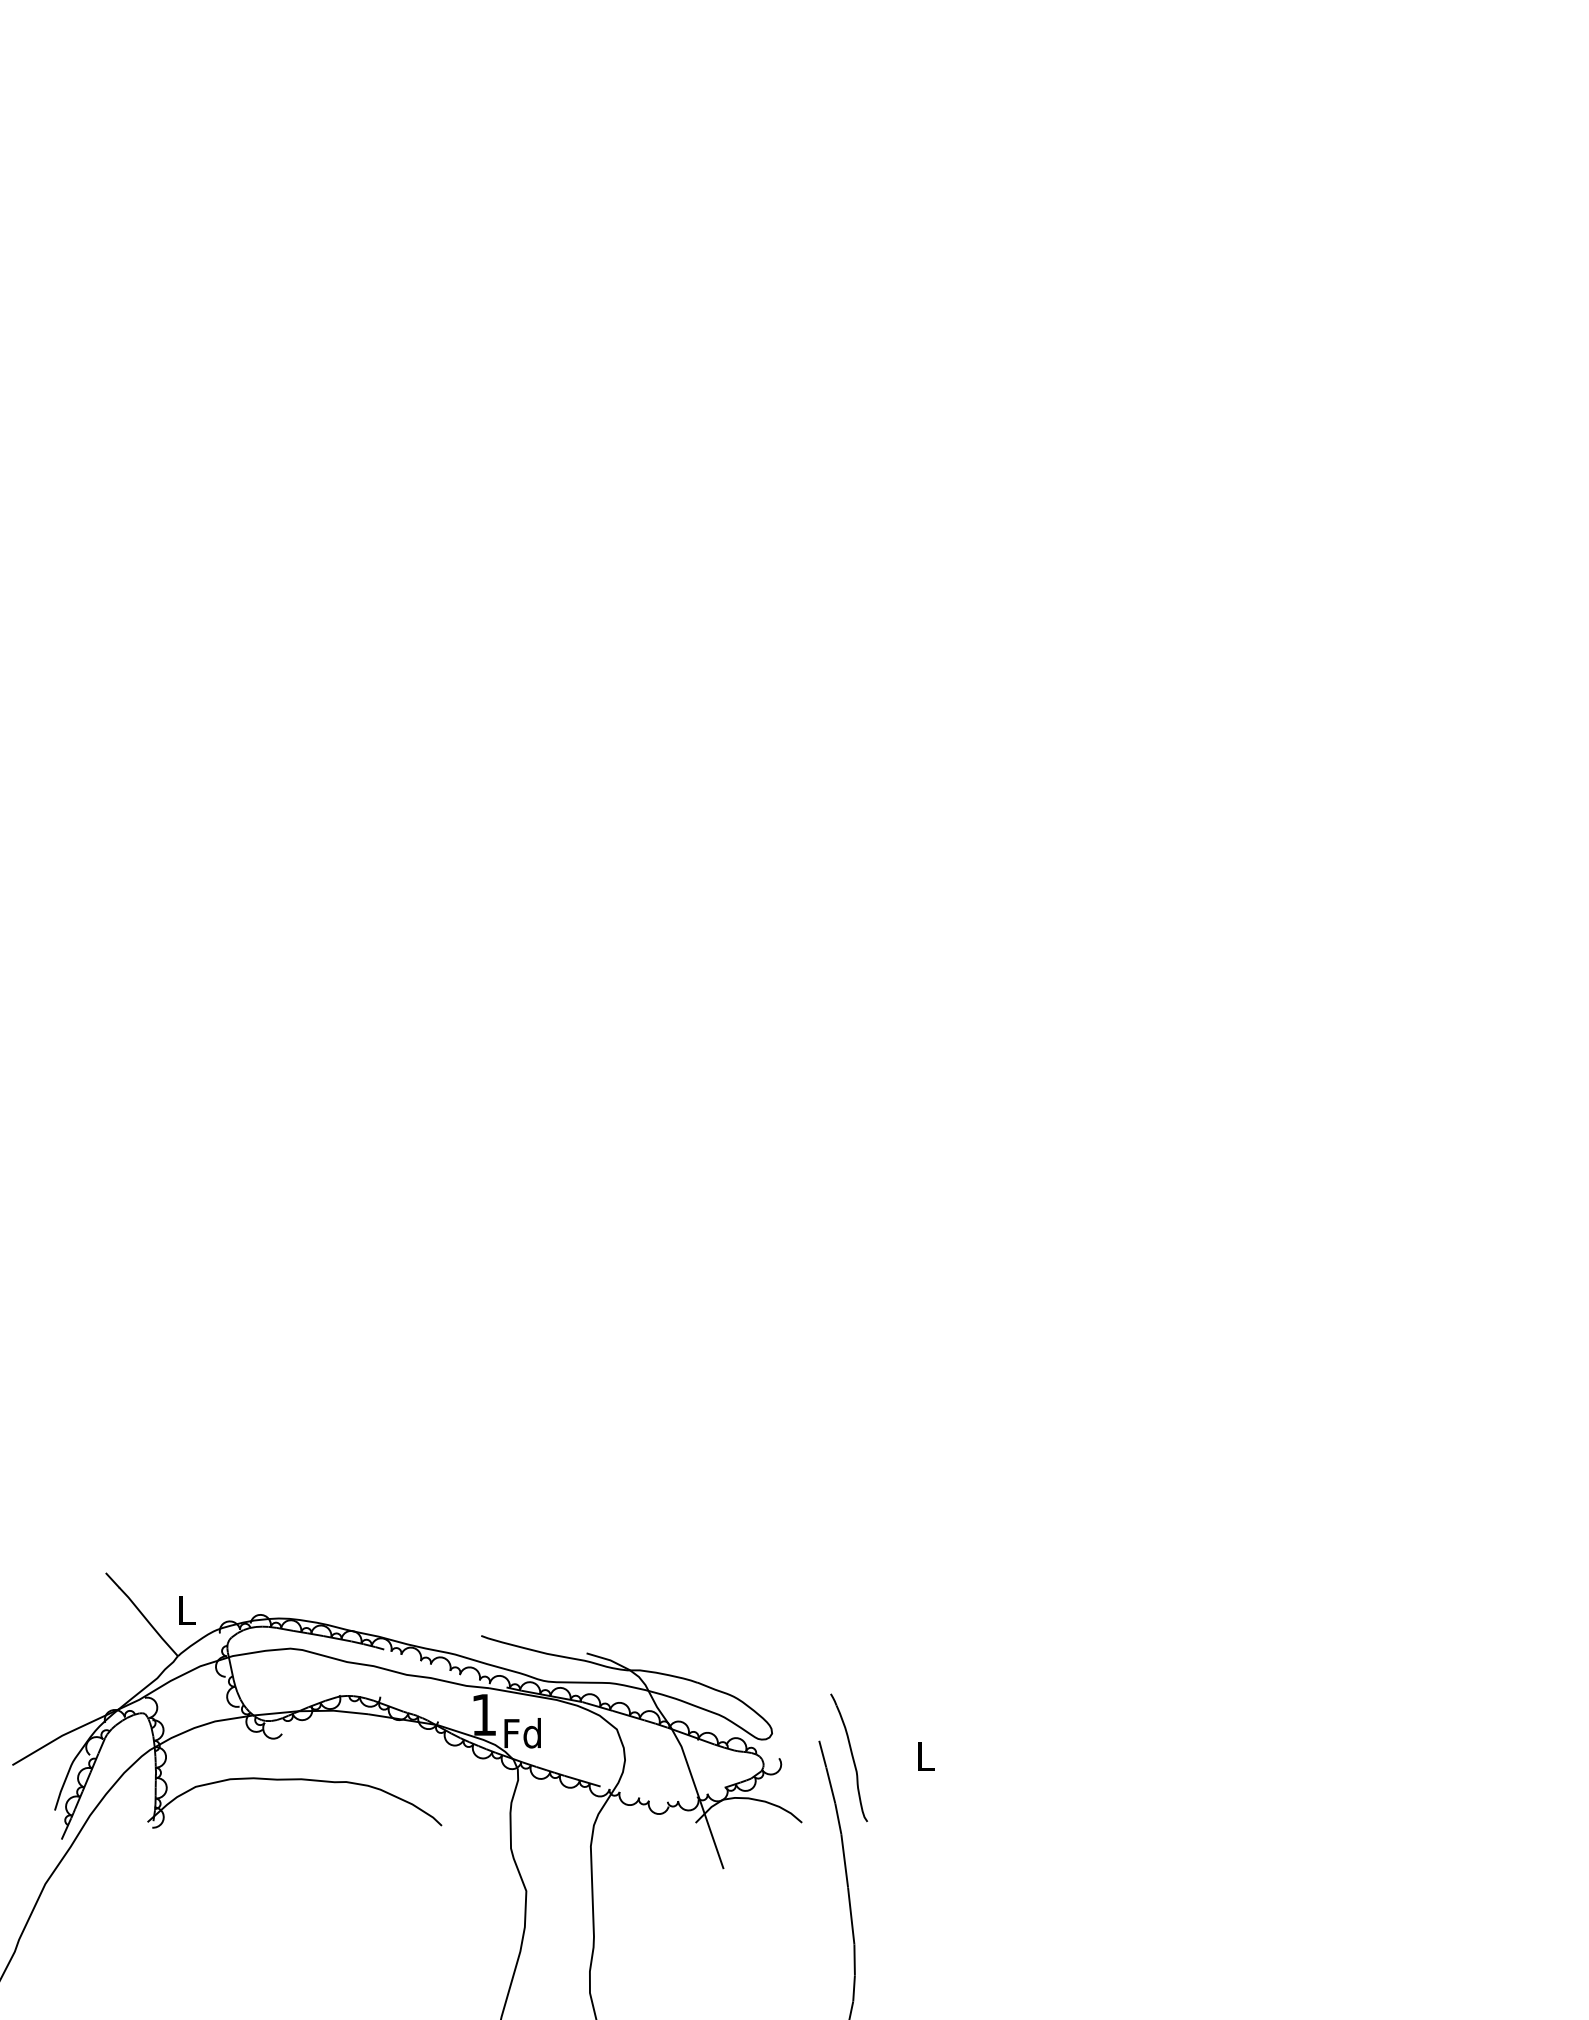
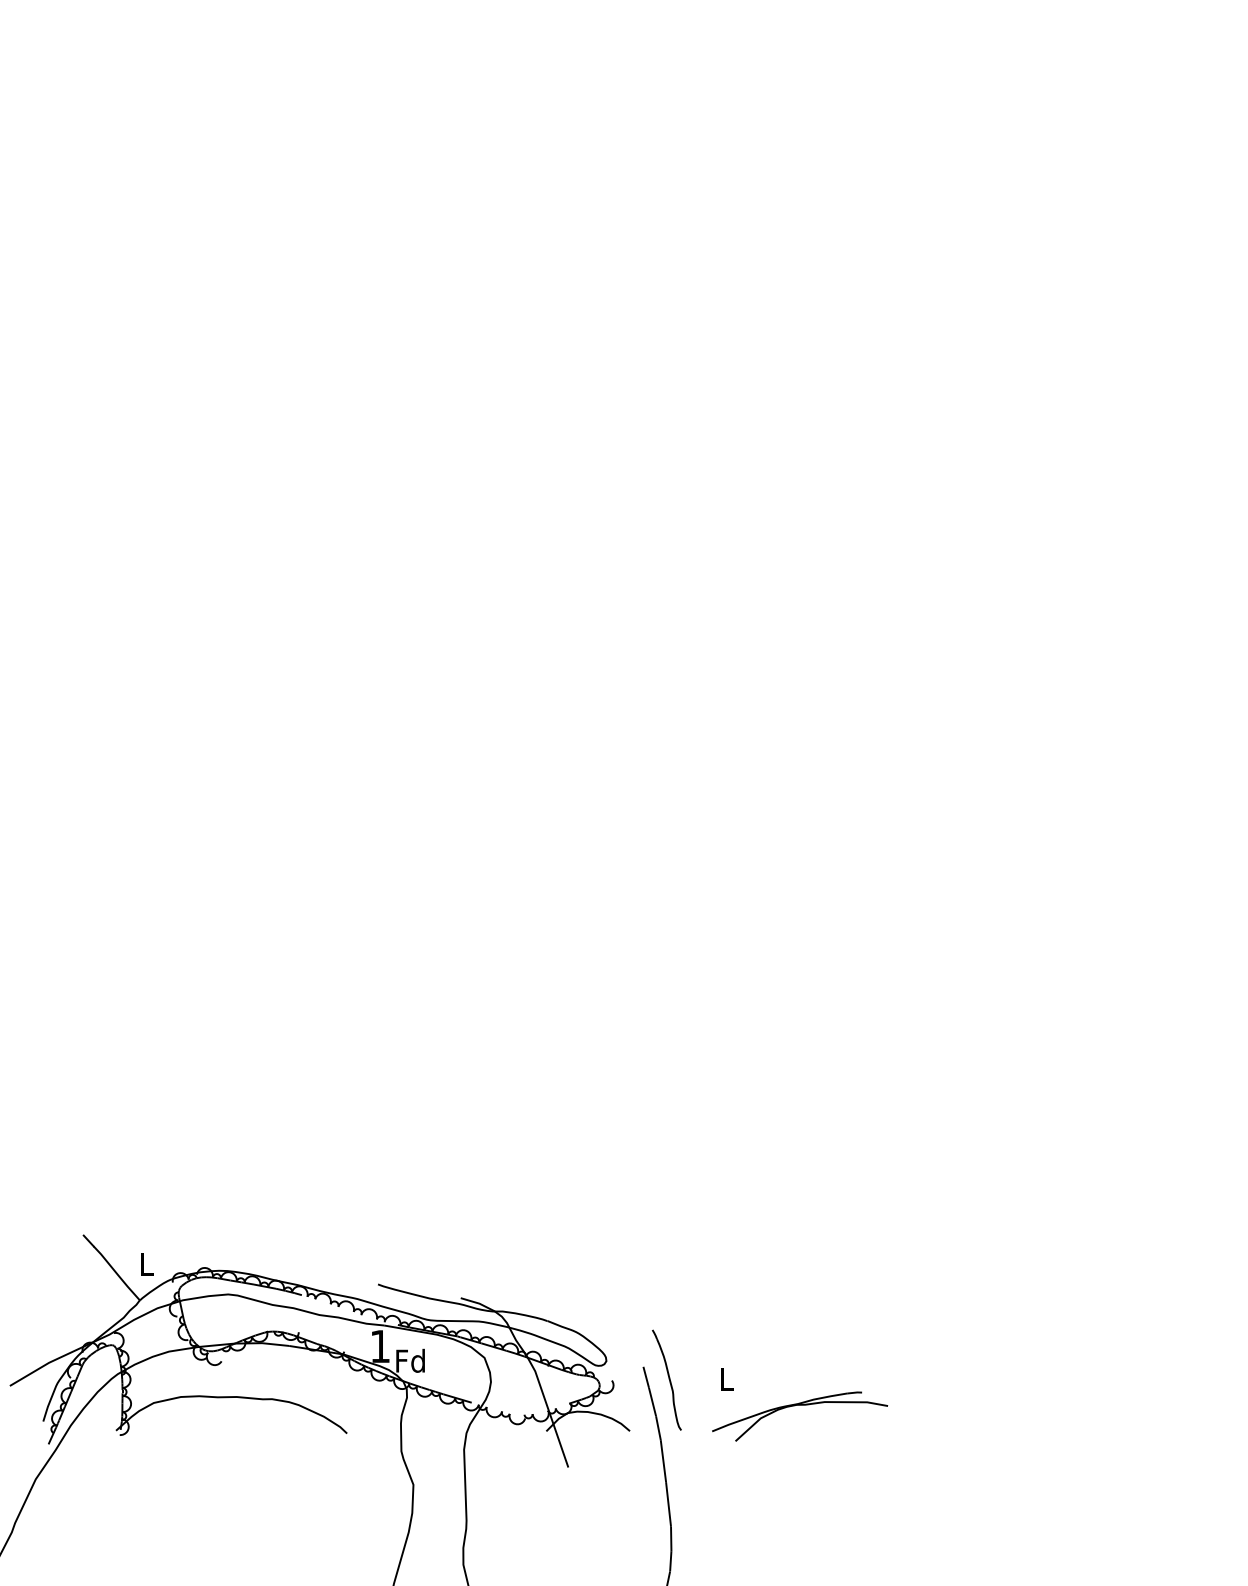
part: (1019, 1790) -> (800, 1405), added

